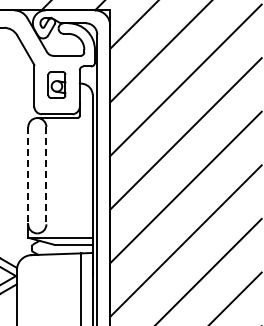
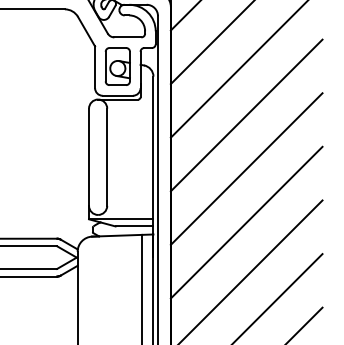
part: (56, 84) -> (117, 66), size x1.43
line: (28, 175) -> (89, 157), dashed -> solid
line: (46, 175) -> (107, 157), dashed -> solid

